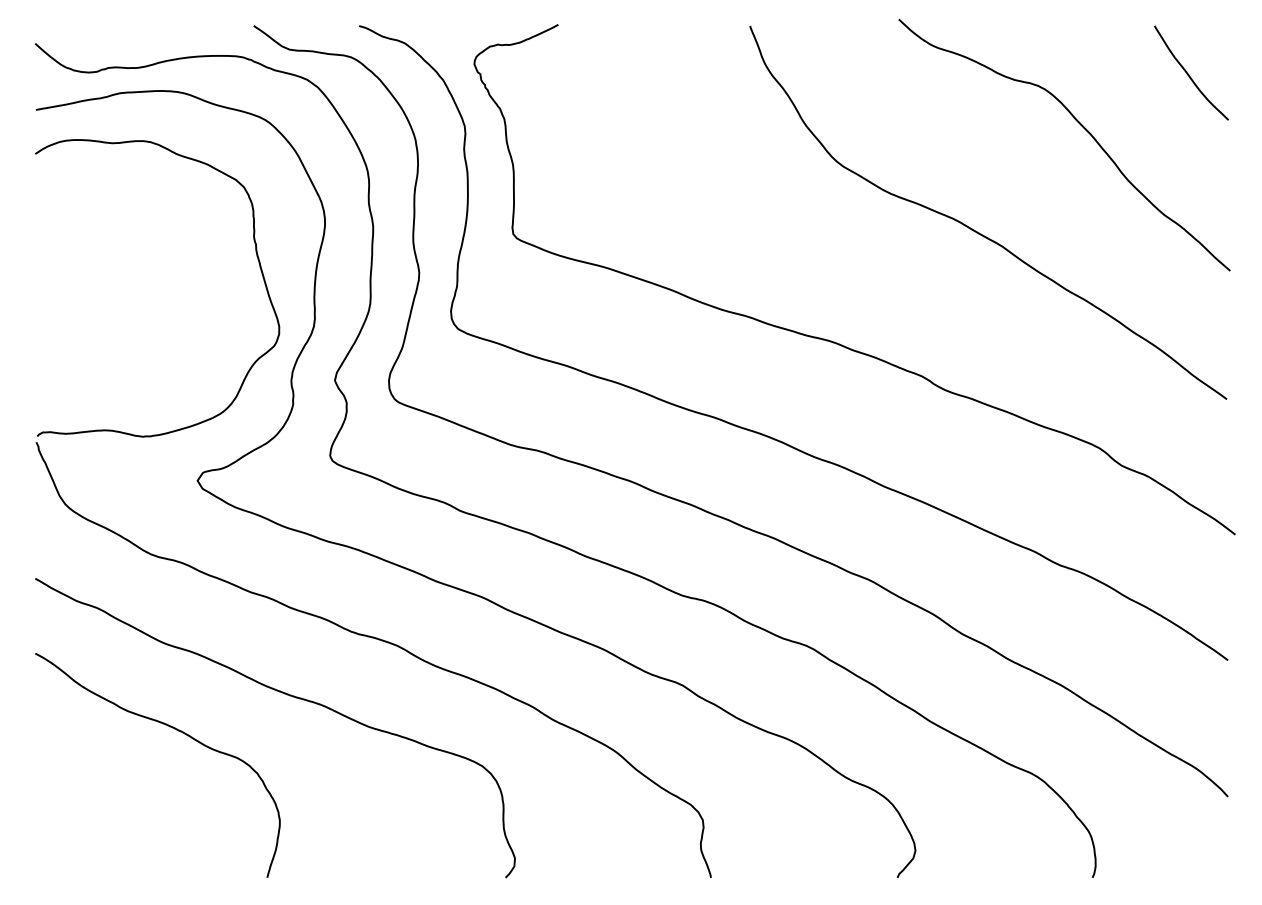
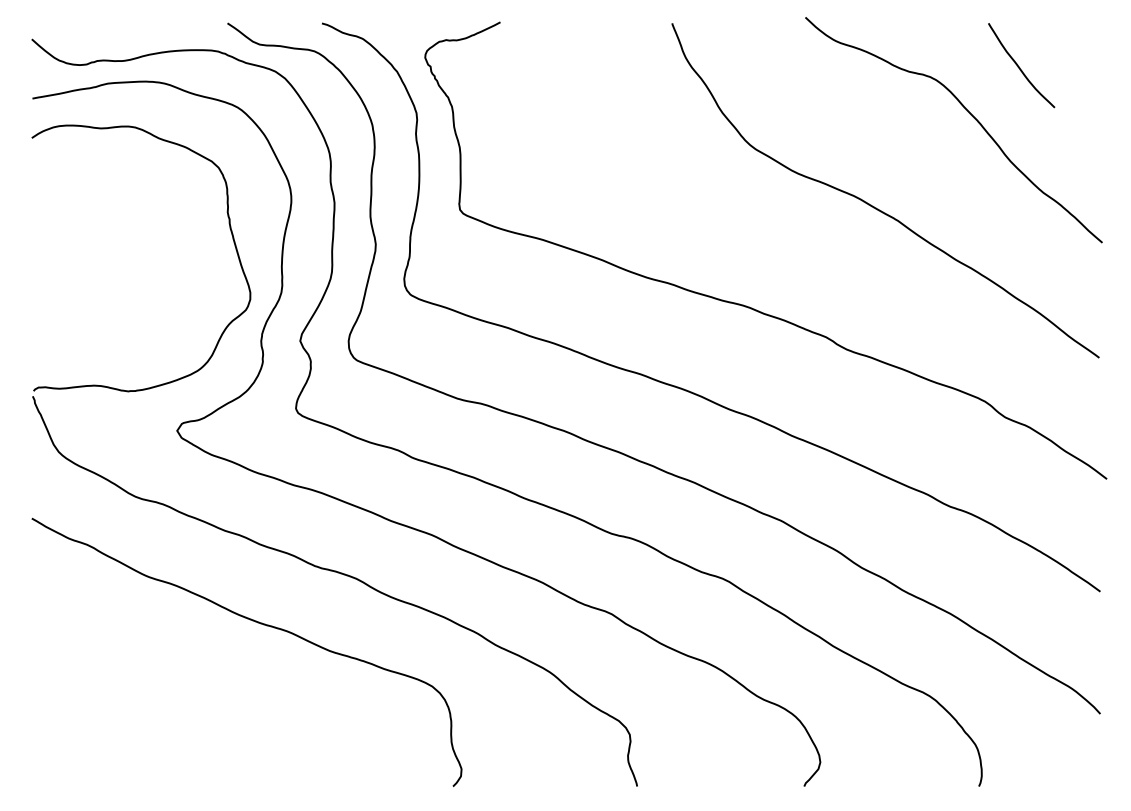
curve: (1189, 74) -> (1019, 66), moved
curve: (175, 730) -> (157, 654), removed

